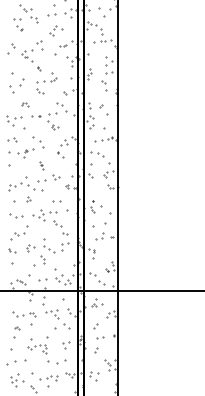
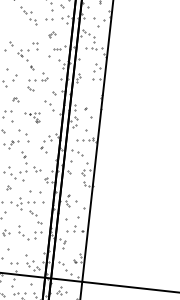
part: (18, 24) -> (17, 24), removed
part: (56, 30) -> (52, 34), size x0.6
part: (104, 85) -> (91, 89), removed
part: (45, 121) -> (32, 117), size x0.6
part: (41, 165) -> (24, 157), size x1.6
part: (56, 201) -> (34, 192), size x1.6
part: (42, 259) -> (15, 244), removed

